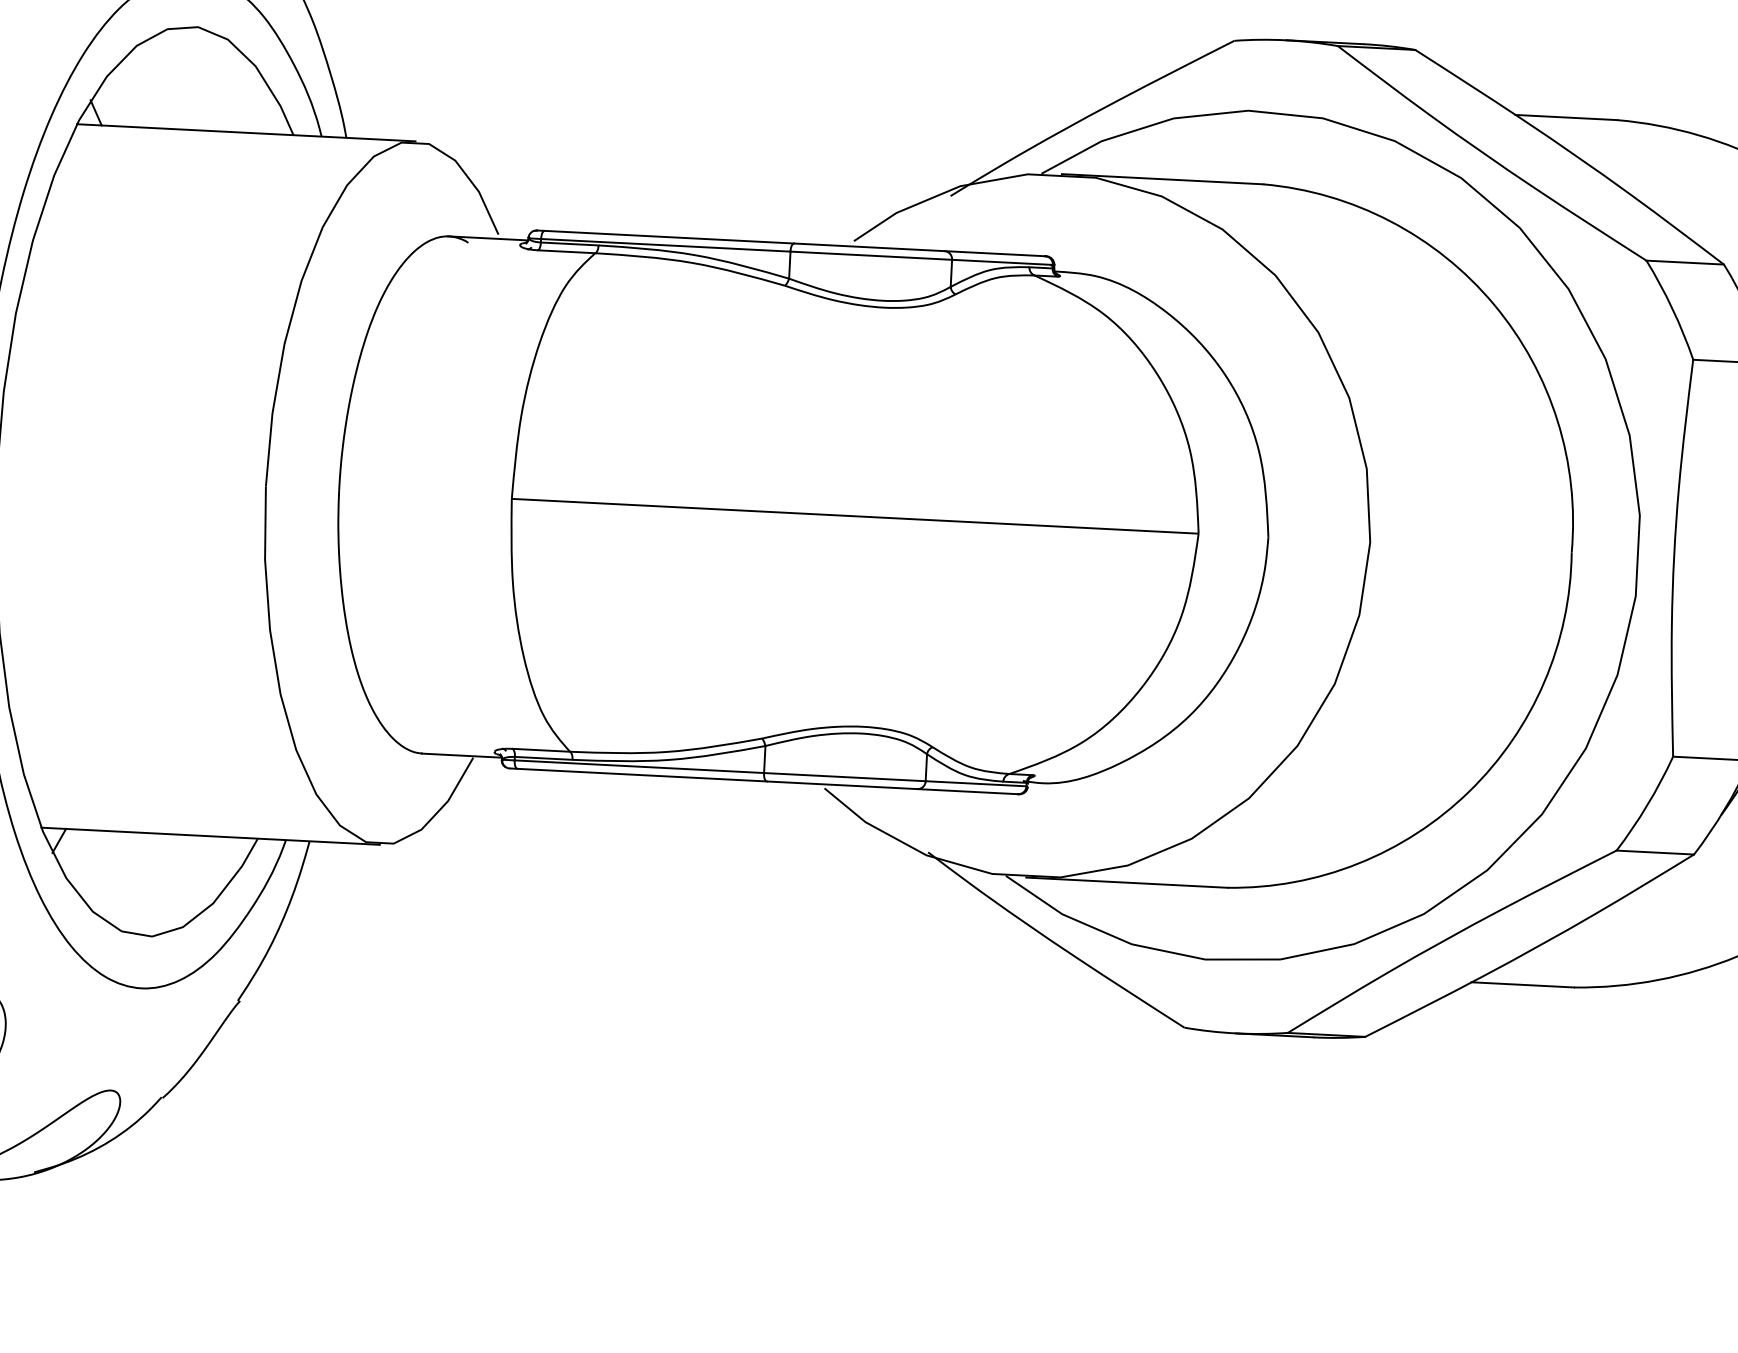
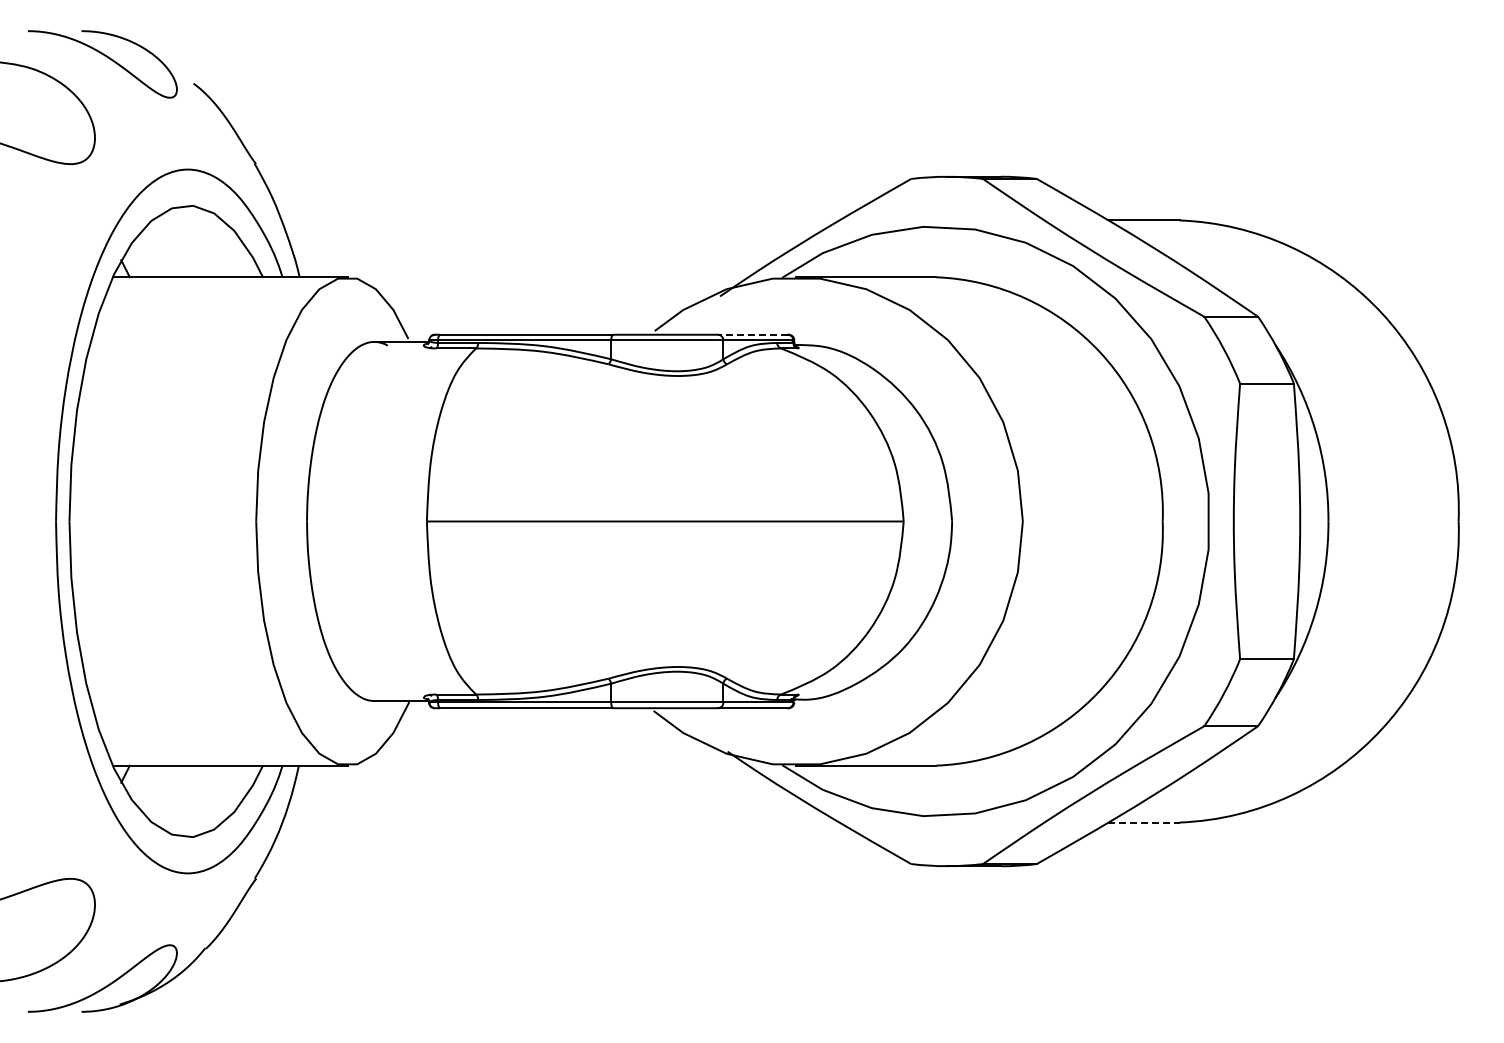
line: (995, 253) -> (753, 334), solid -> dashed
line: (1522, 984) -> (1143, 822), solid -> dashed

